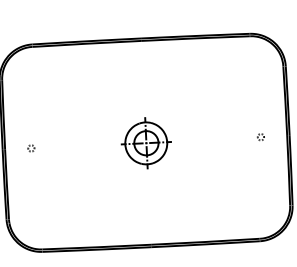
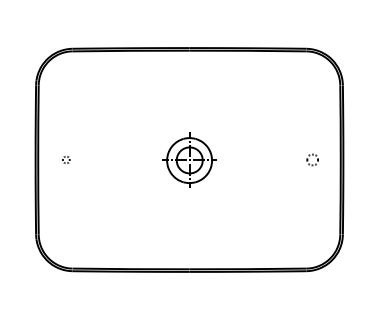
part: (260, 136) -> (312, 159), size x1.6

